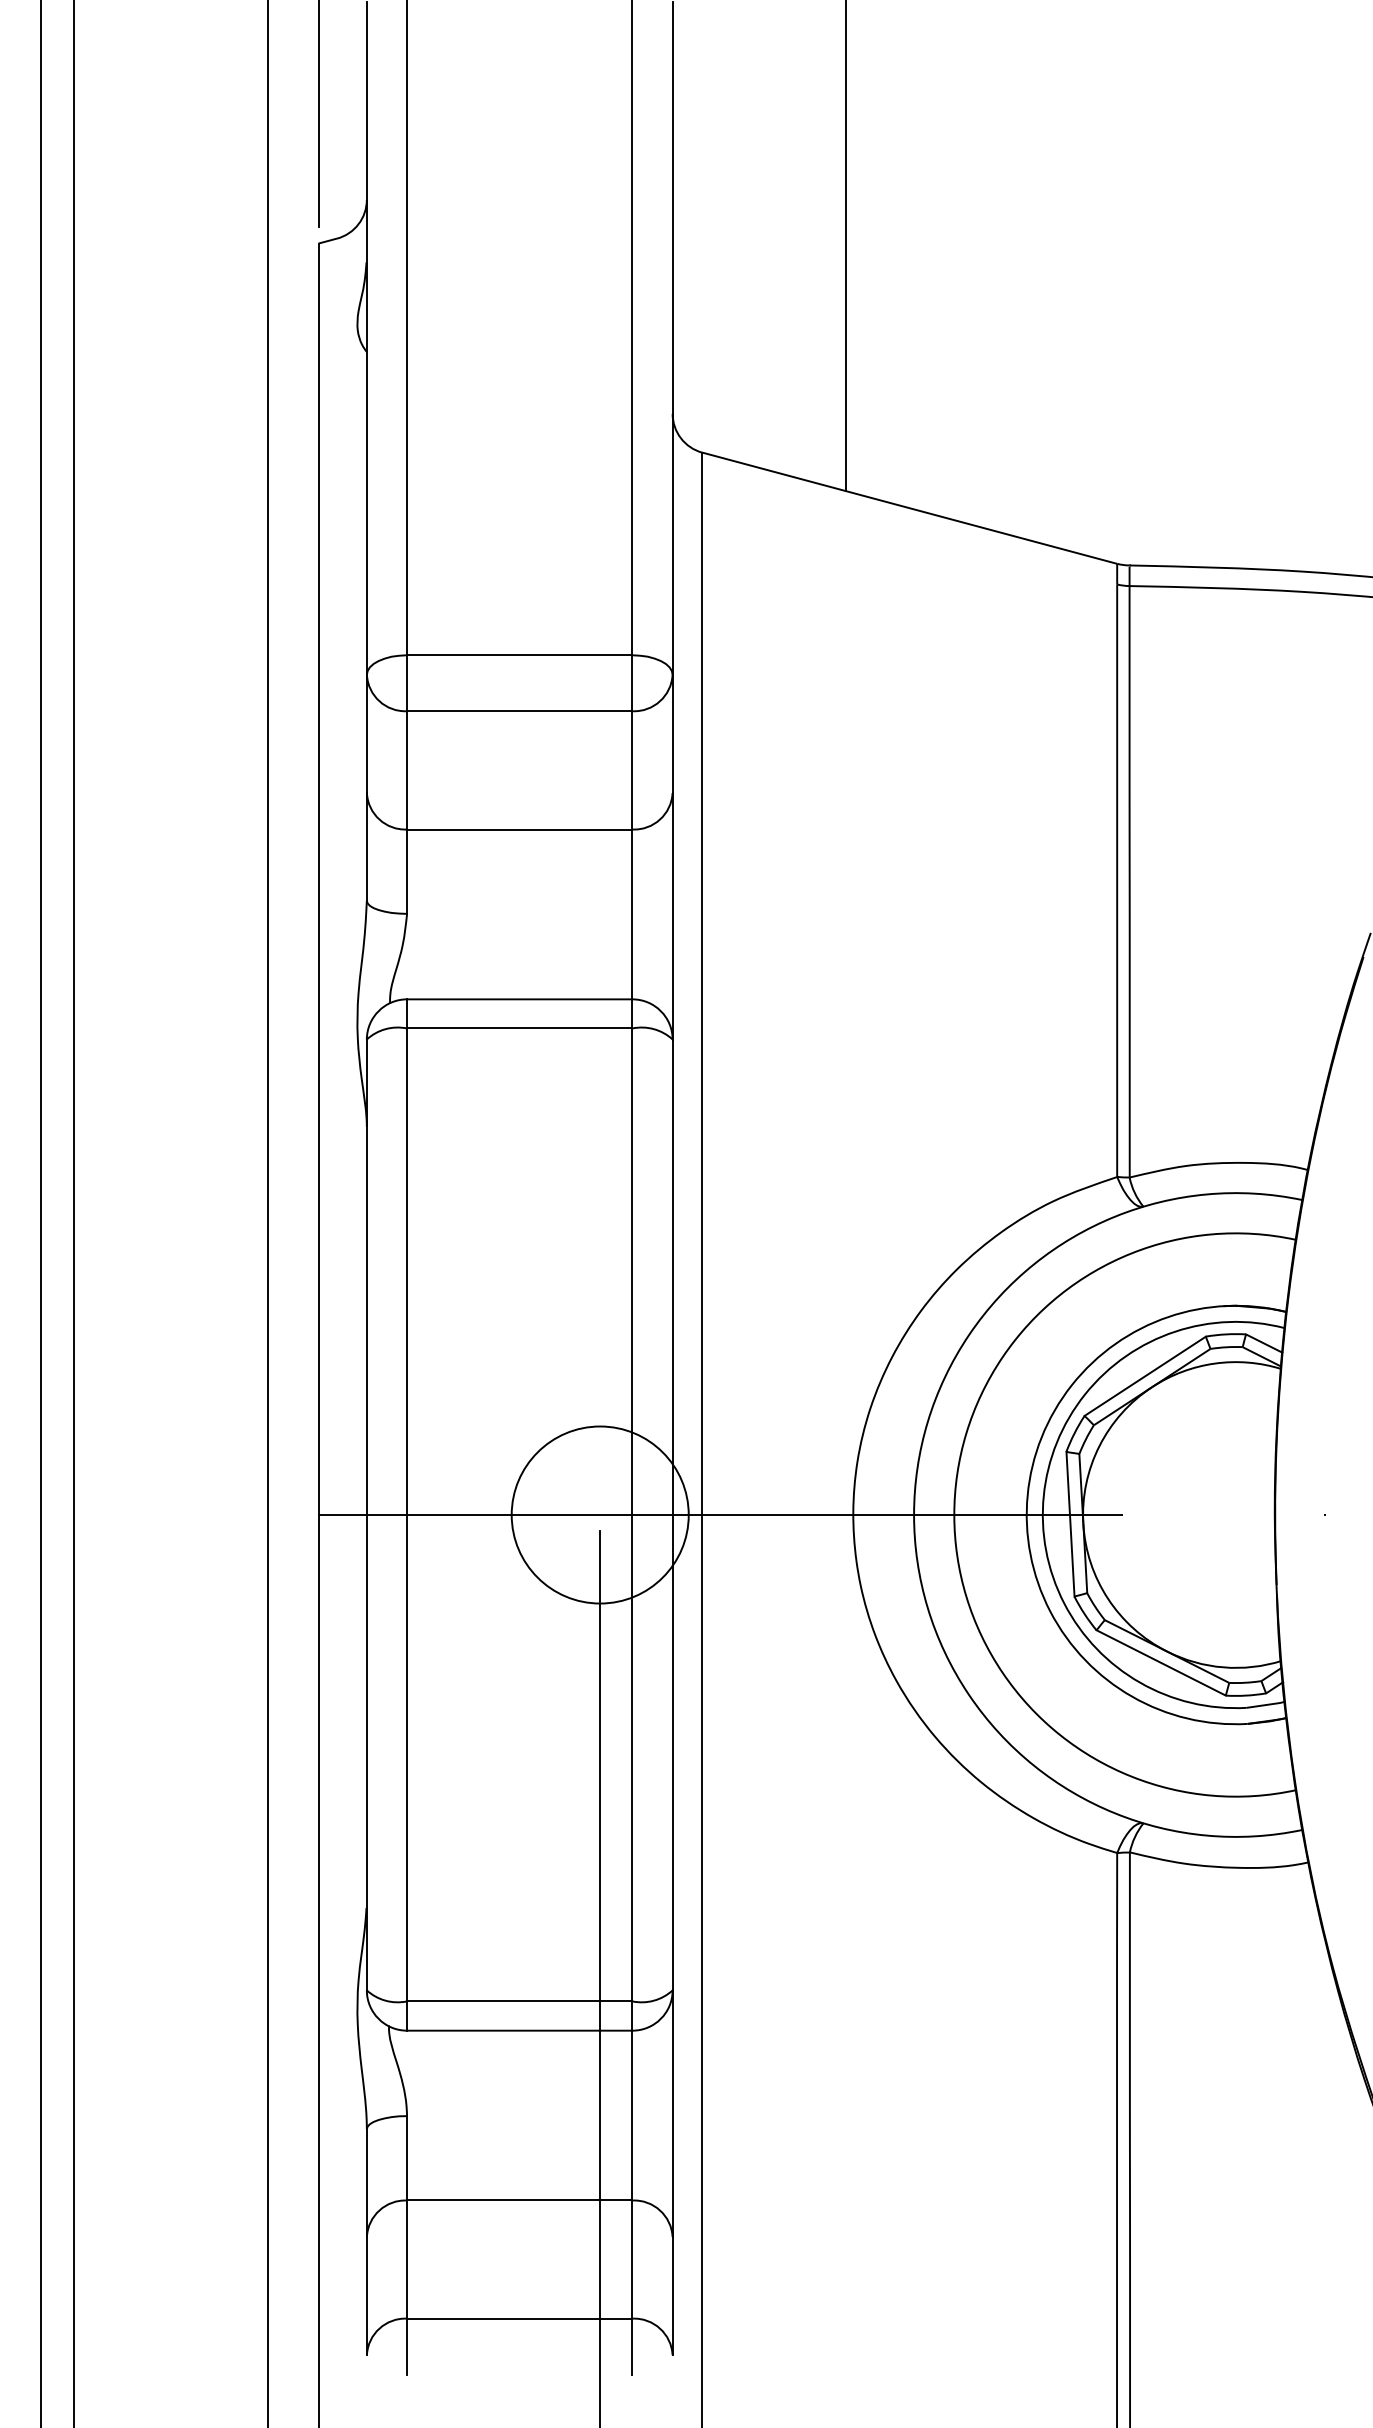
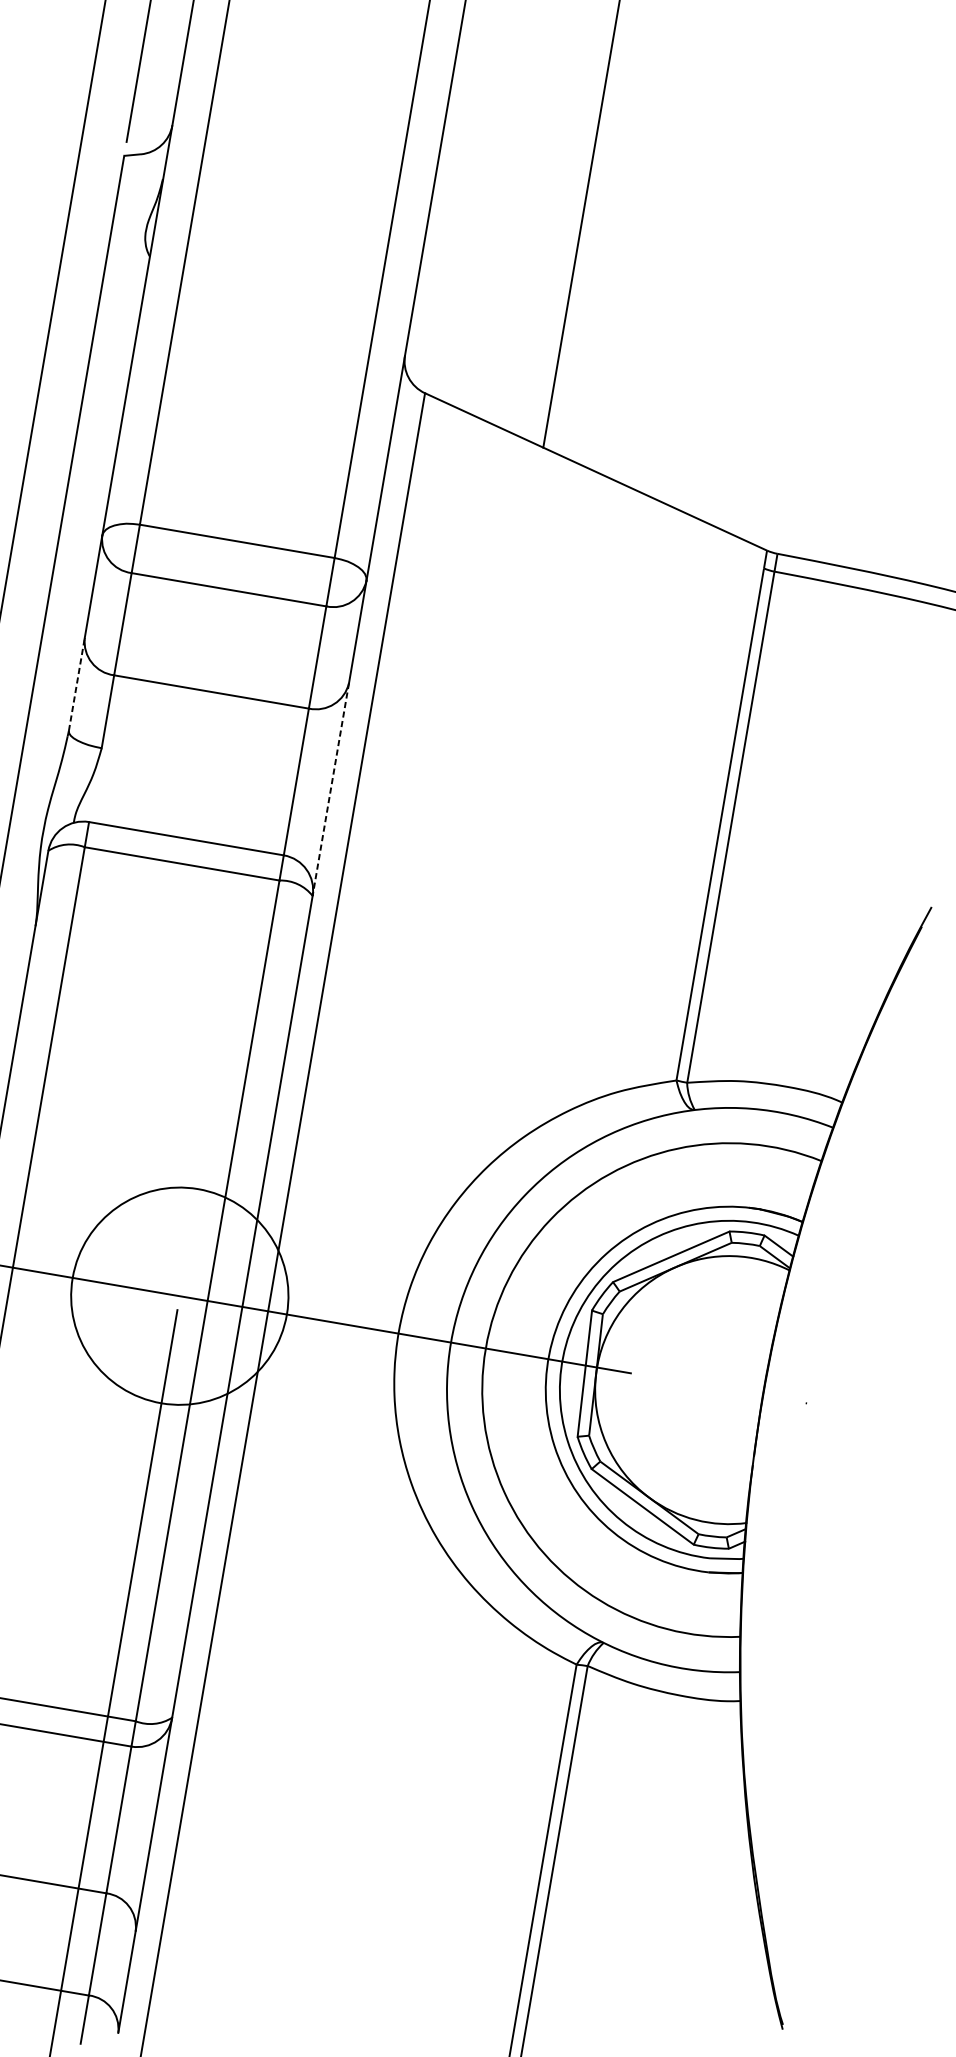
line: (366, 846) -> (76, 683), solid -> dashed
line: (672, 916) -> (330, 789), solid -> dashed
circle: (599, 1514) -> (179, 1295), size x1.4

